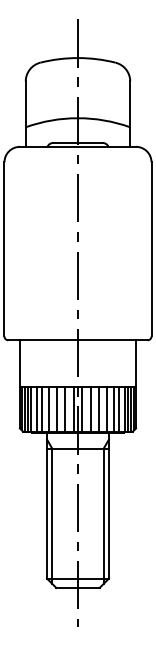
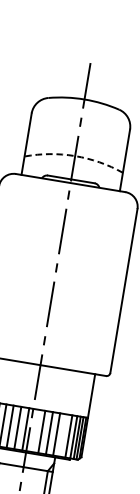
arc: (78, 118) -> (75, 156), solid -> dashed
line: (82, 408) -> (34, 430), removed
line: (113, 408) -> (63, 434), removed

